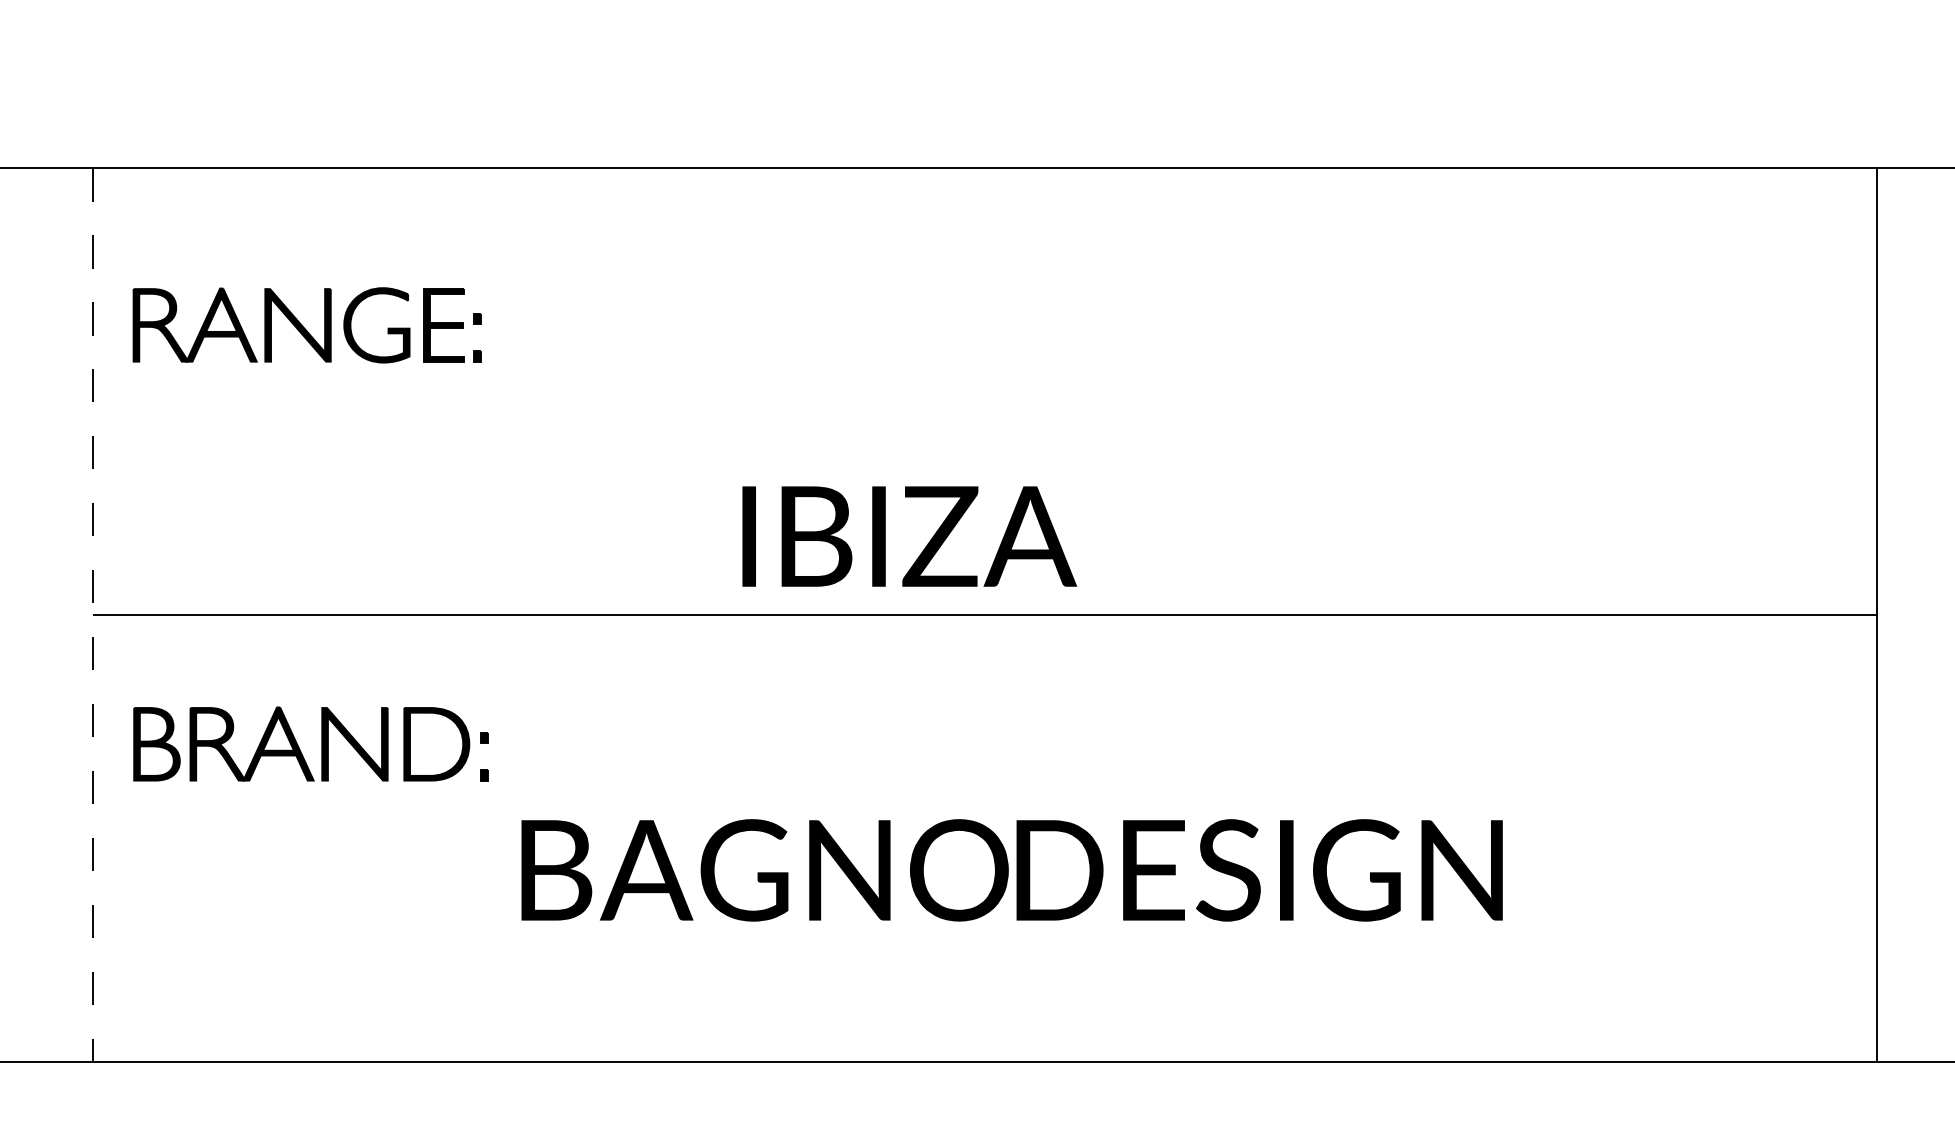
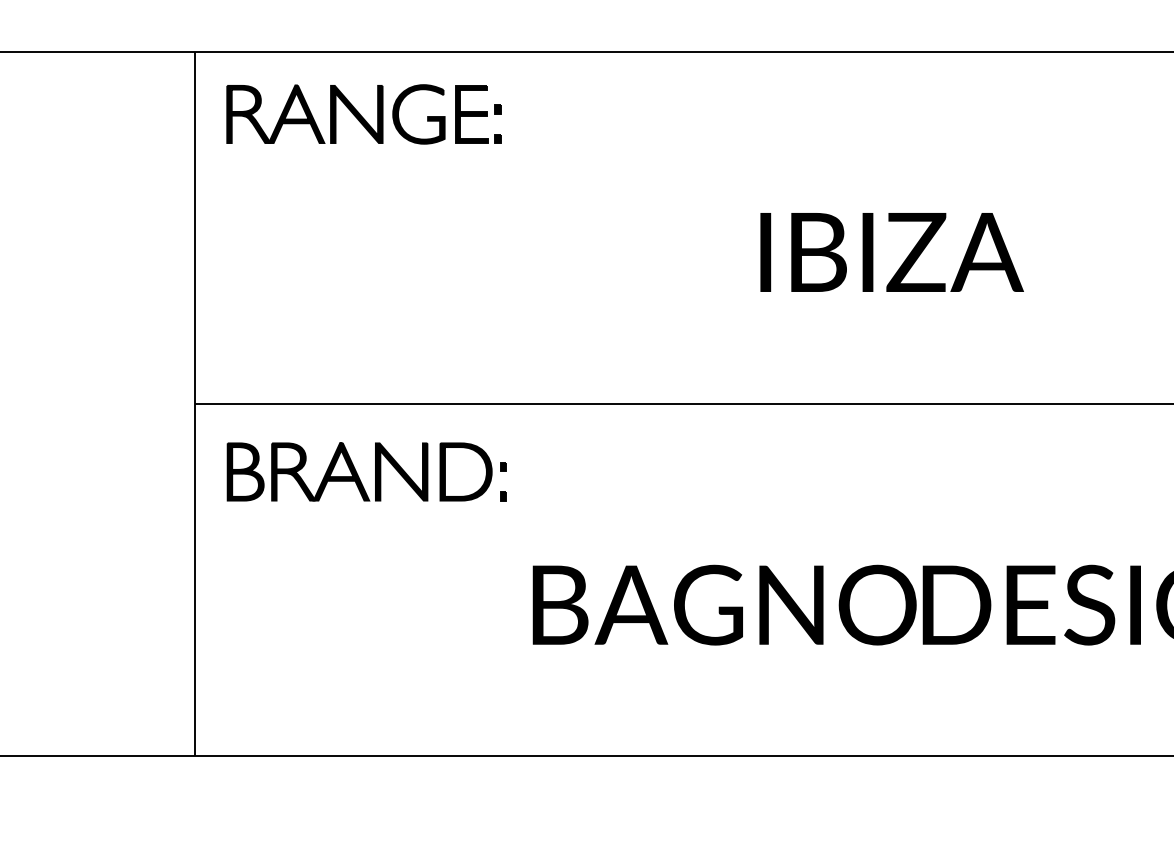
part: (306, 325) -> (363, 114), moved
text: (909, 536) -> (892, 252), moved
line: (93, 615) -> (195, 404), dashed -> solid
part: (321, 743) -> (375, 471), moved

